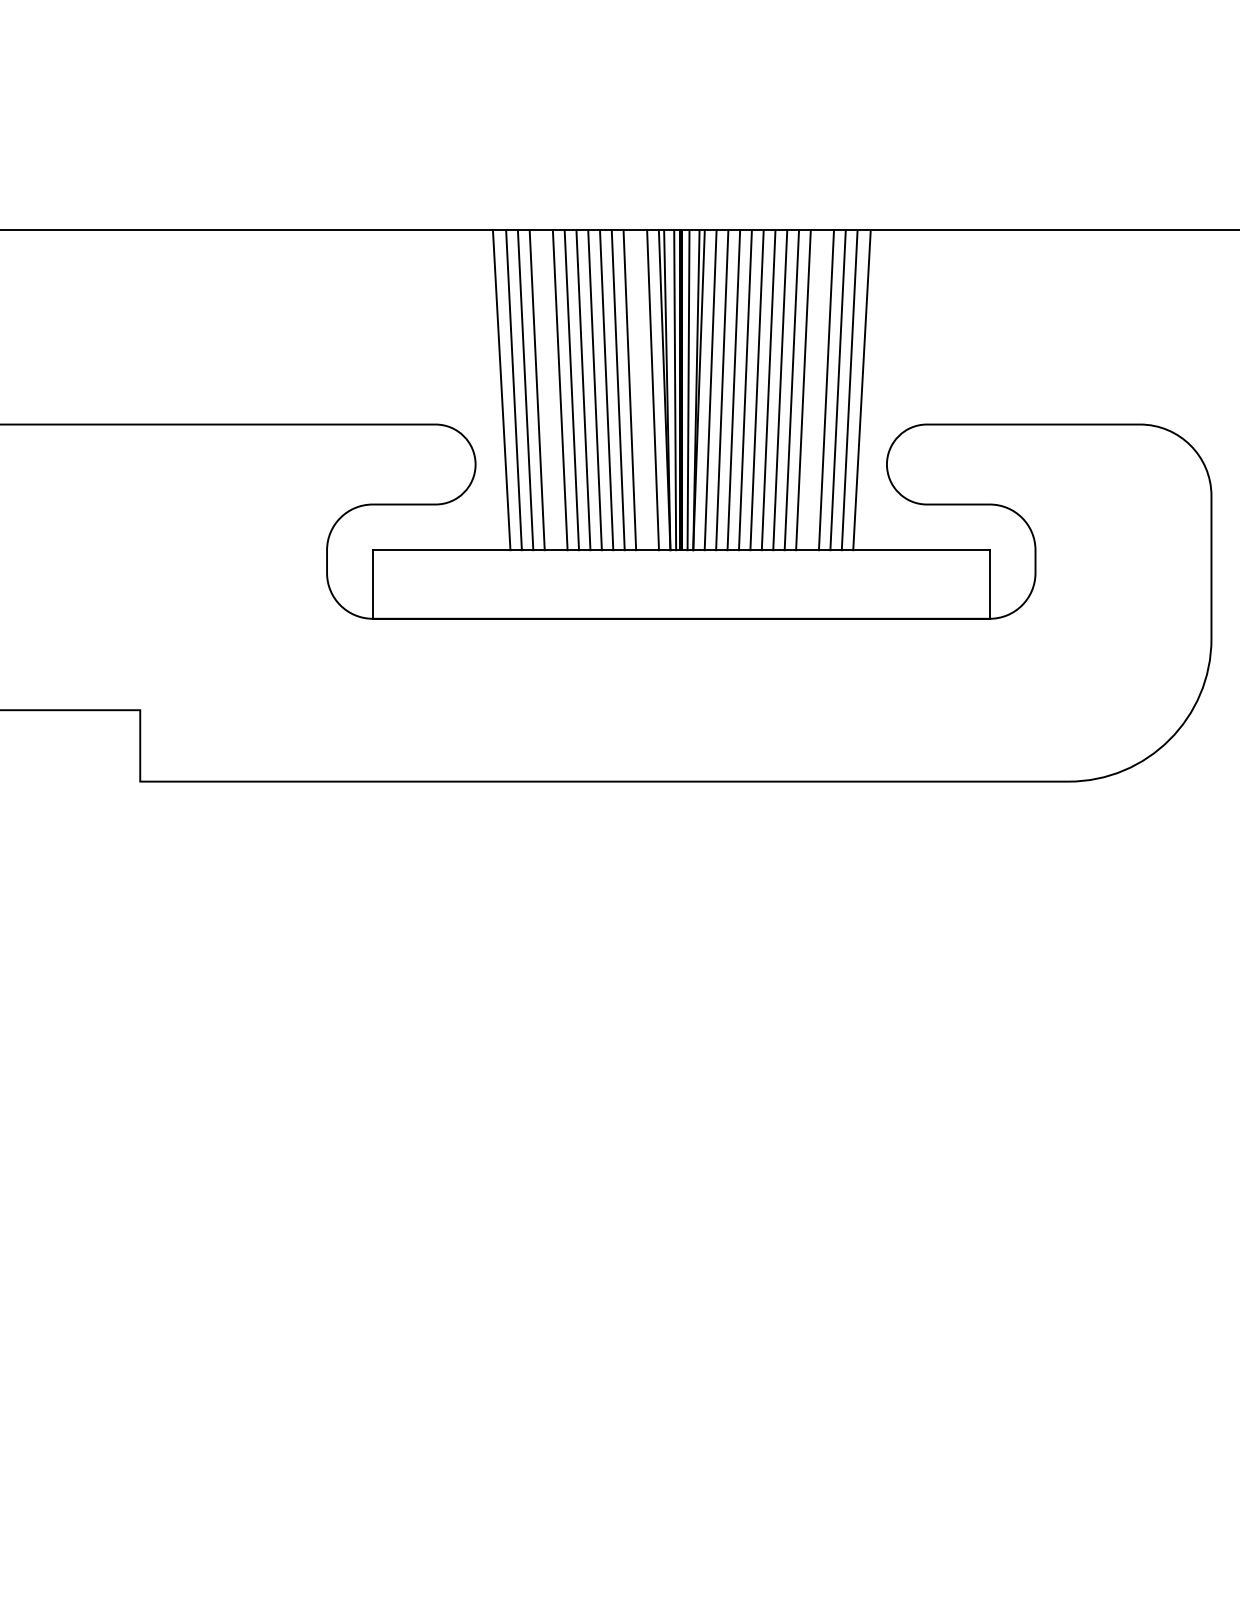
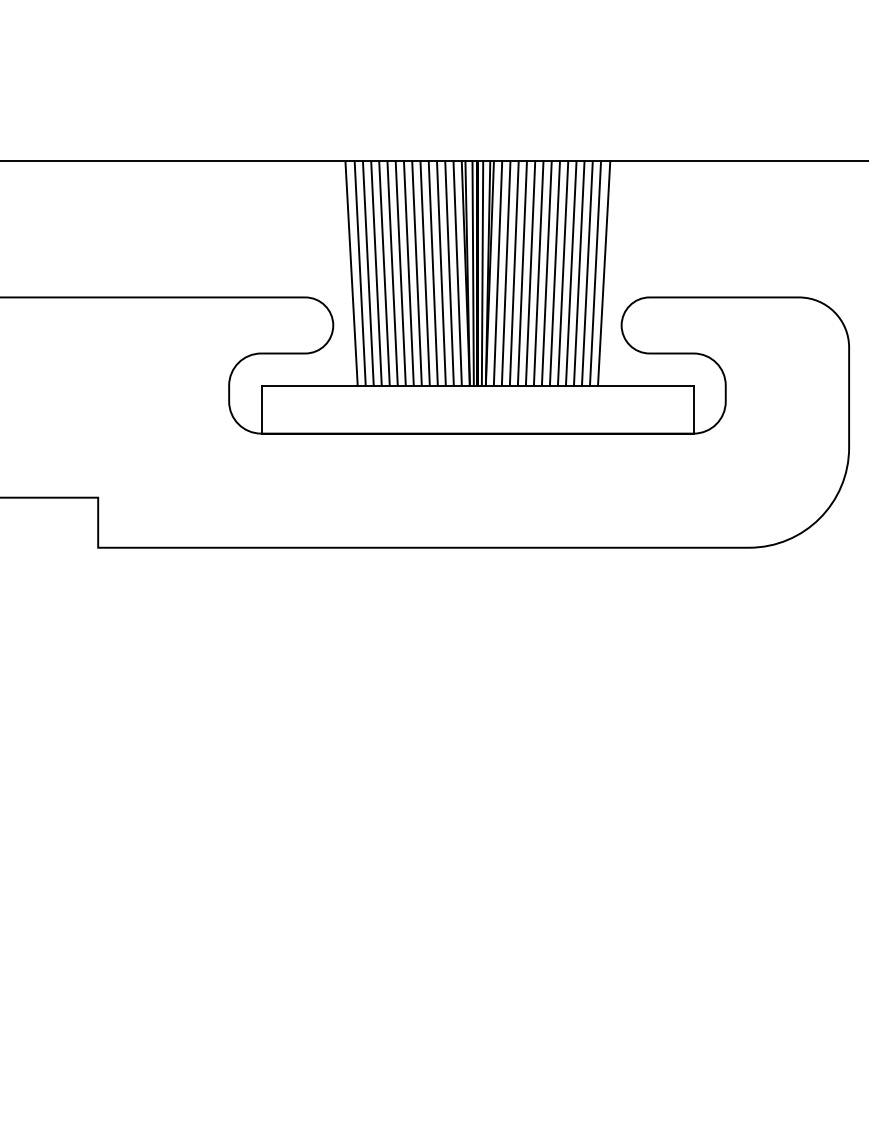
line: (548, 390) -> (384, 273), added
line: (641, 390) -> (449, 273), added
line: (814, 390) -> (570, 273), added

